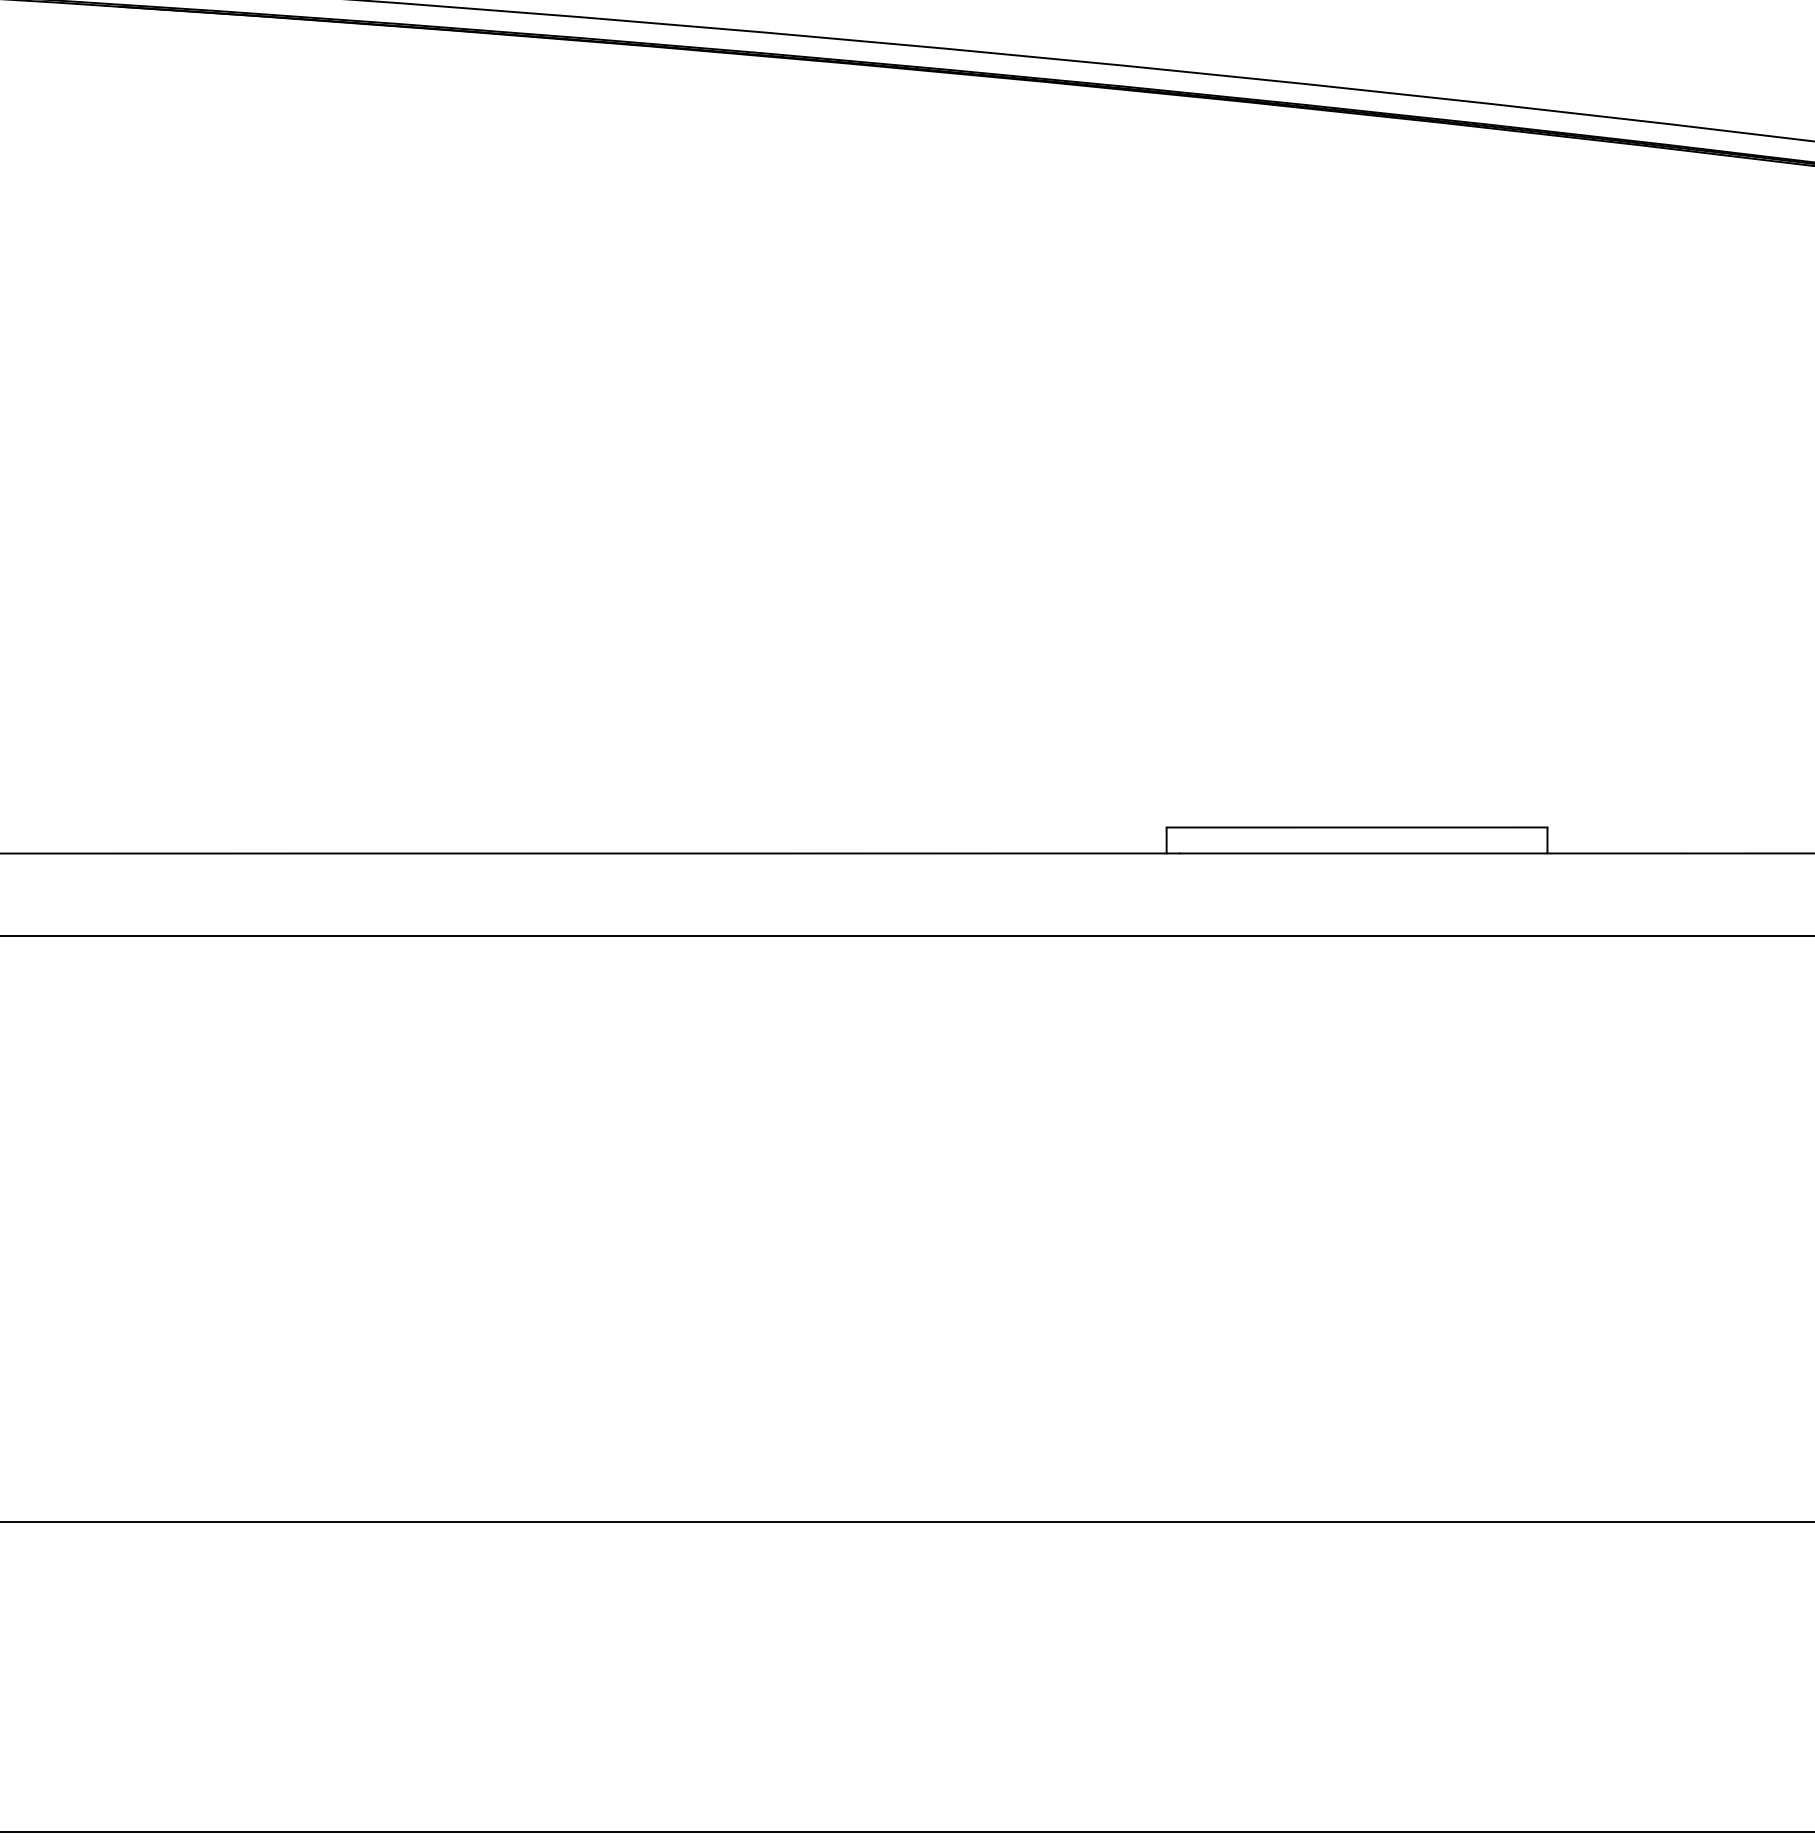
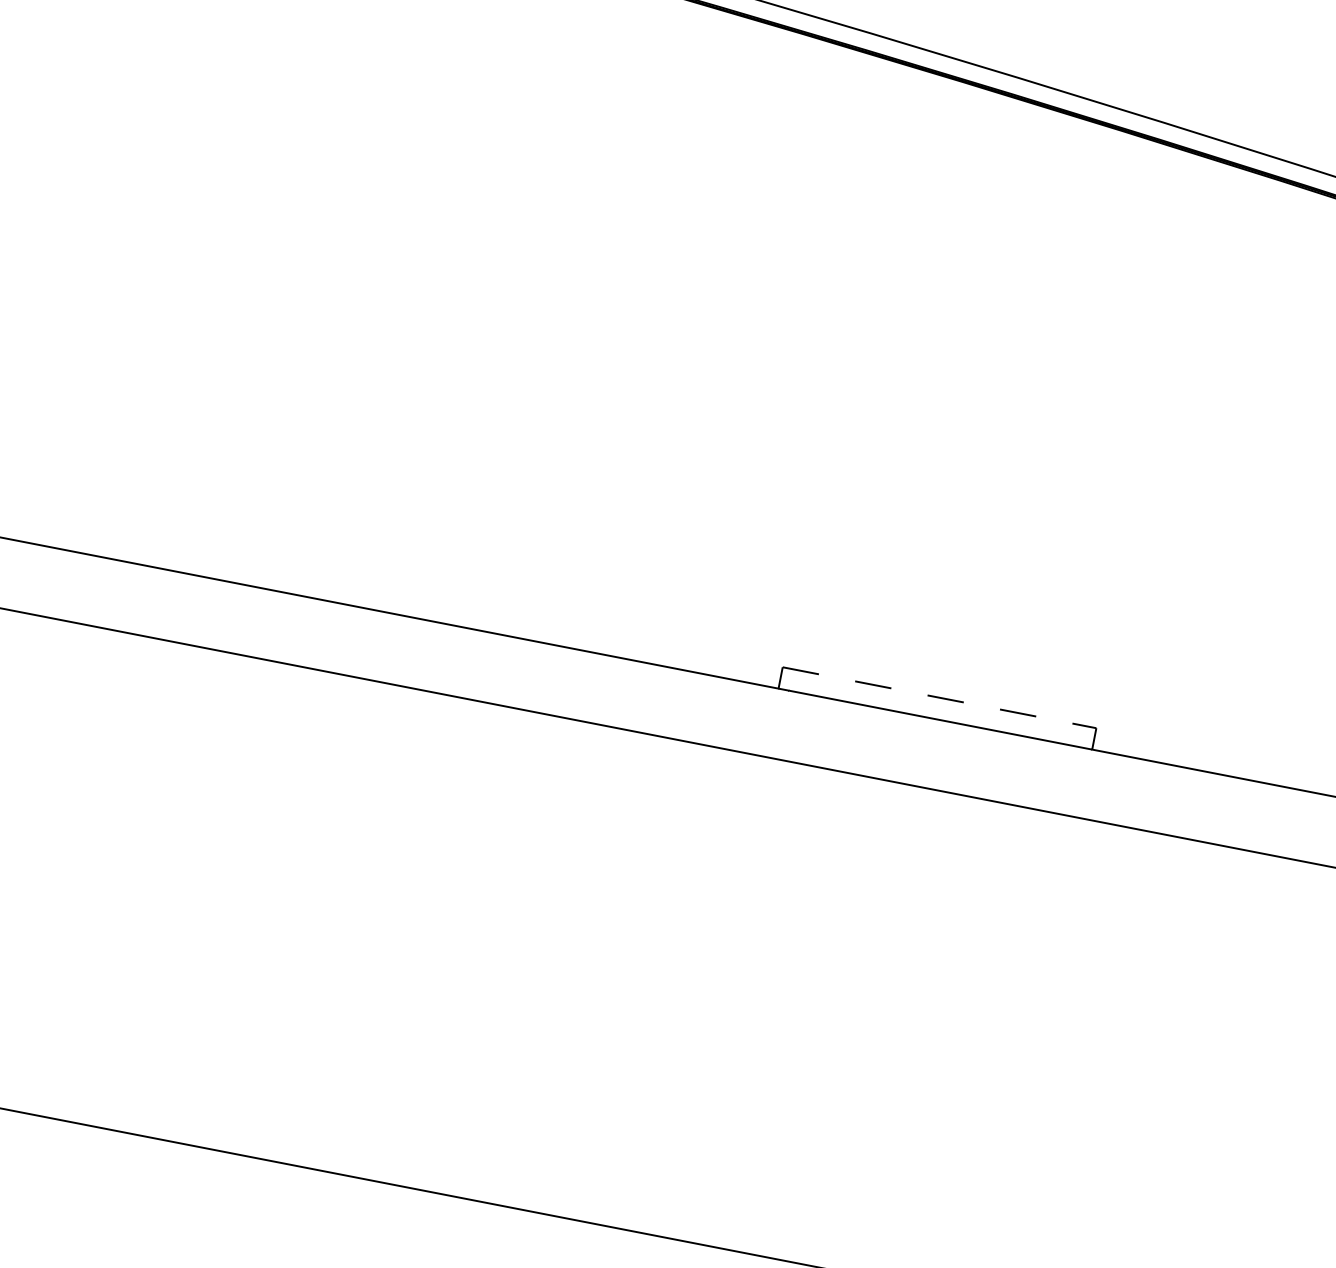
line: (1357, 827) -> (939, 697), solid -> dashed

